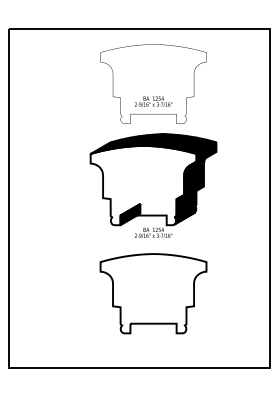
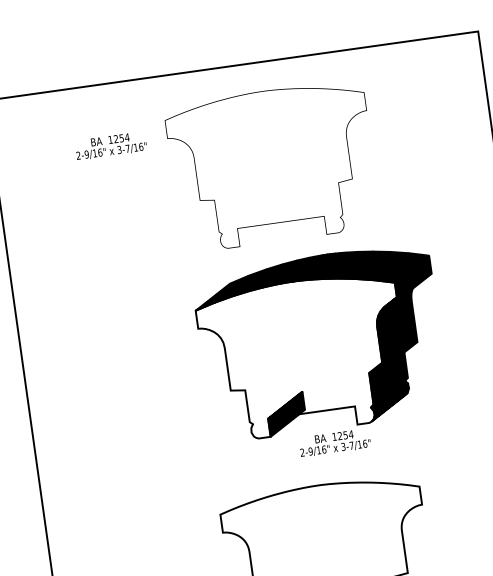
text: (153, 101) -> (110, 145), moved
part: (153, 185) -> (322, 353), moved

